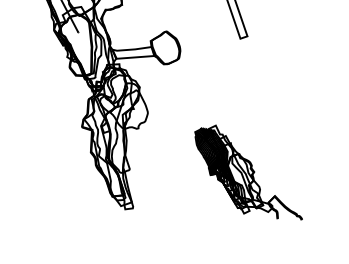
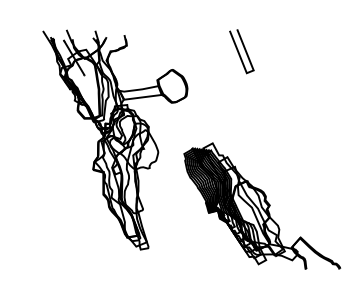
part: (248, 171) -> (261, 205), size x1.4

